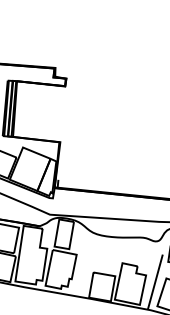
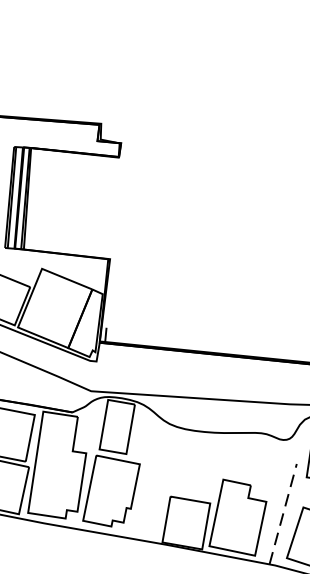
line: (155, 282) -> (283, 514), solid -> dashed

